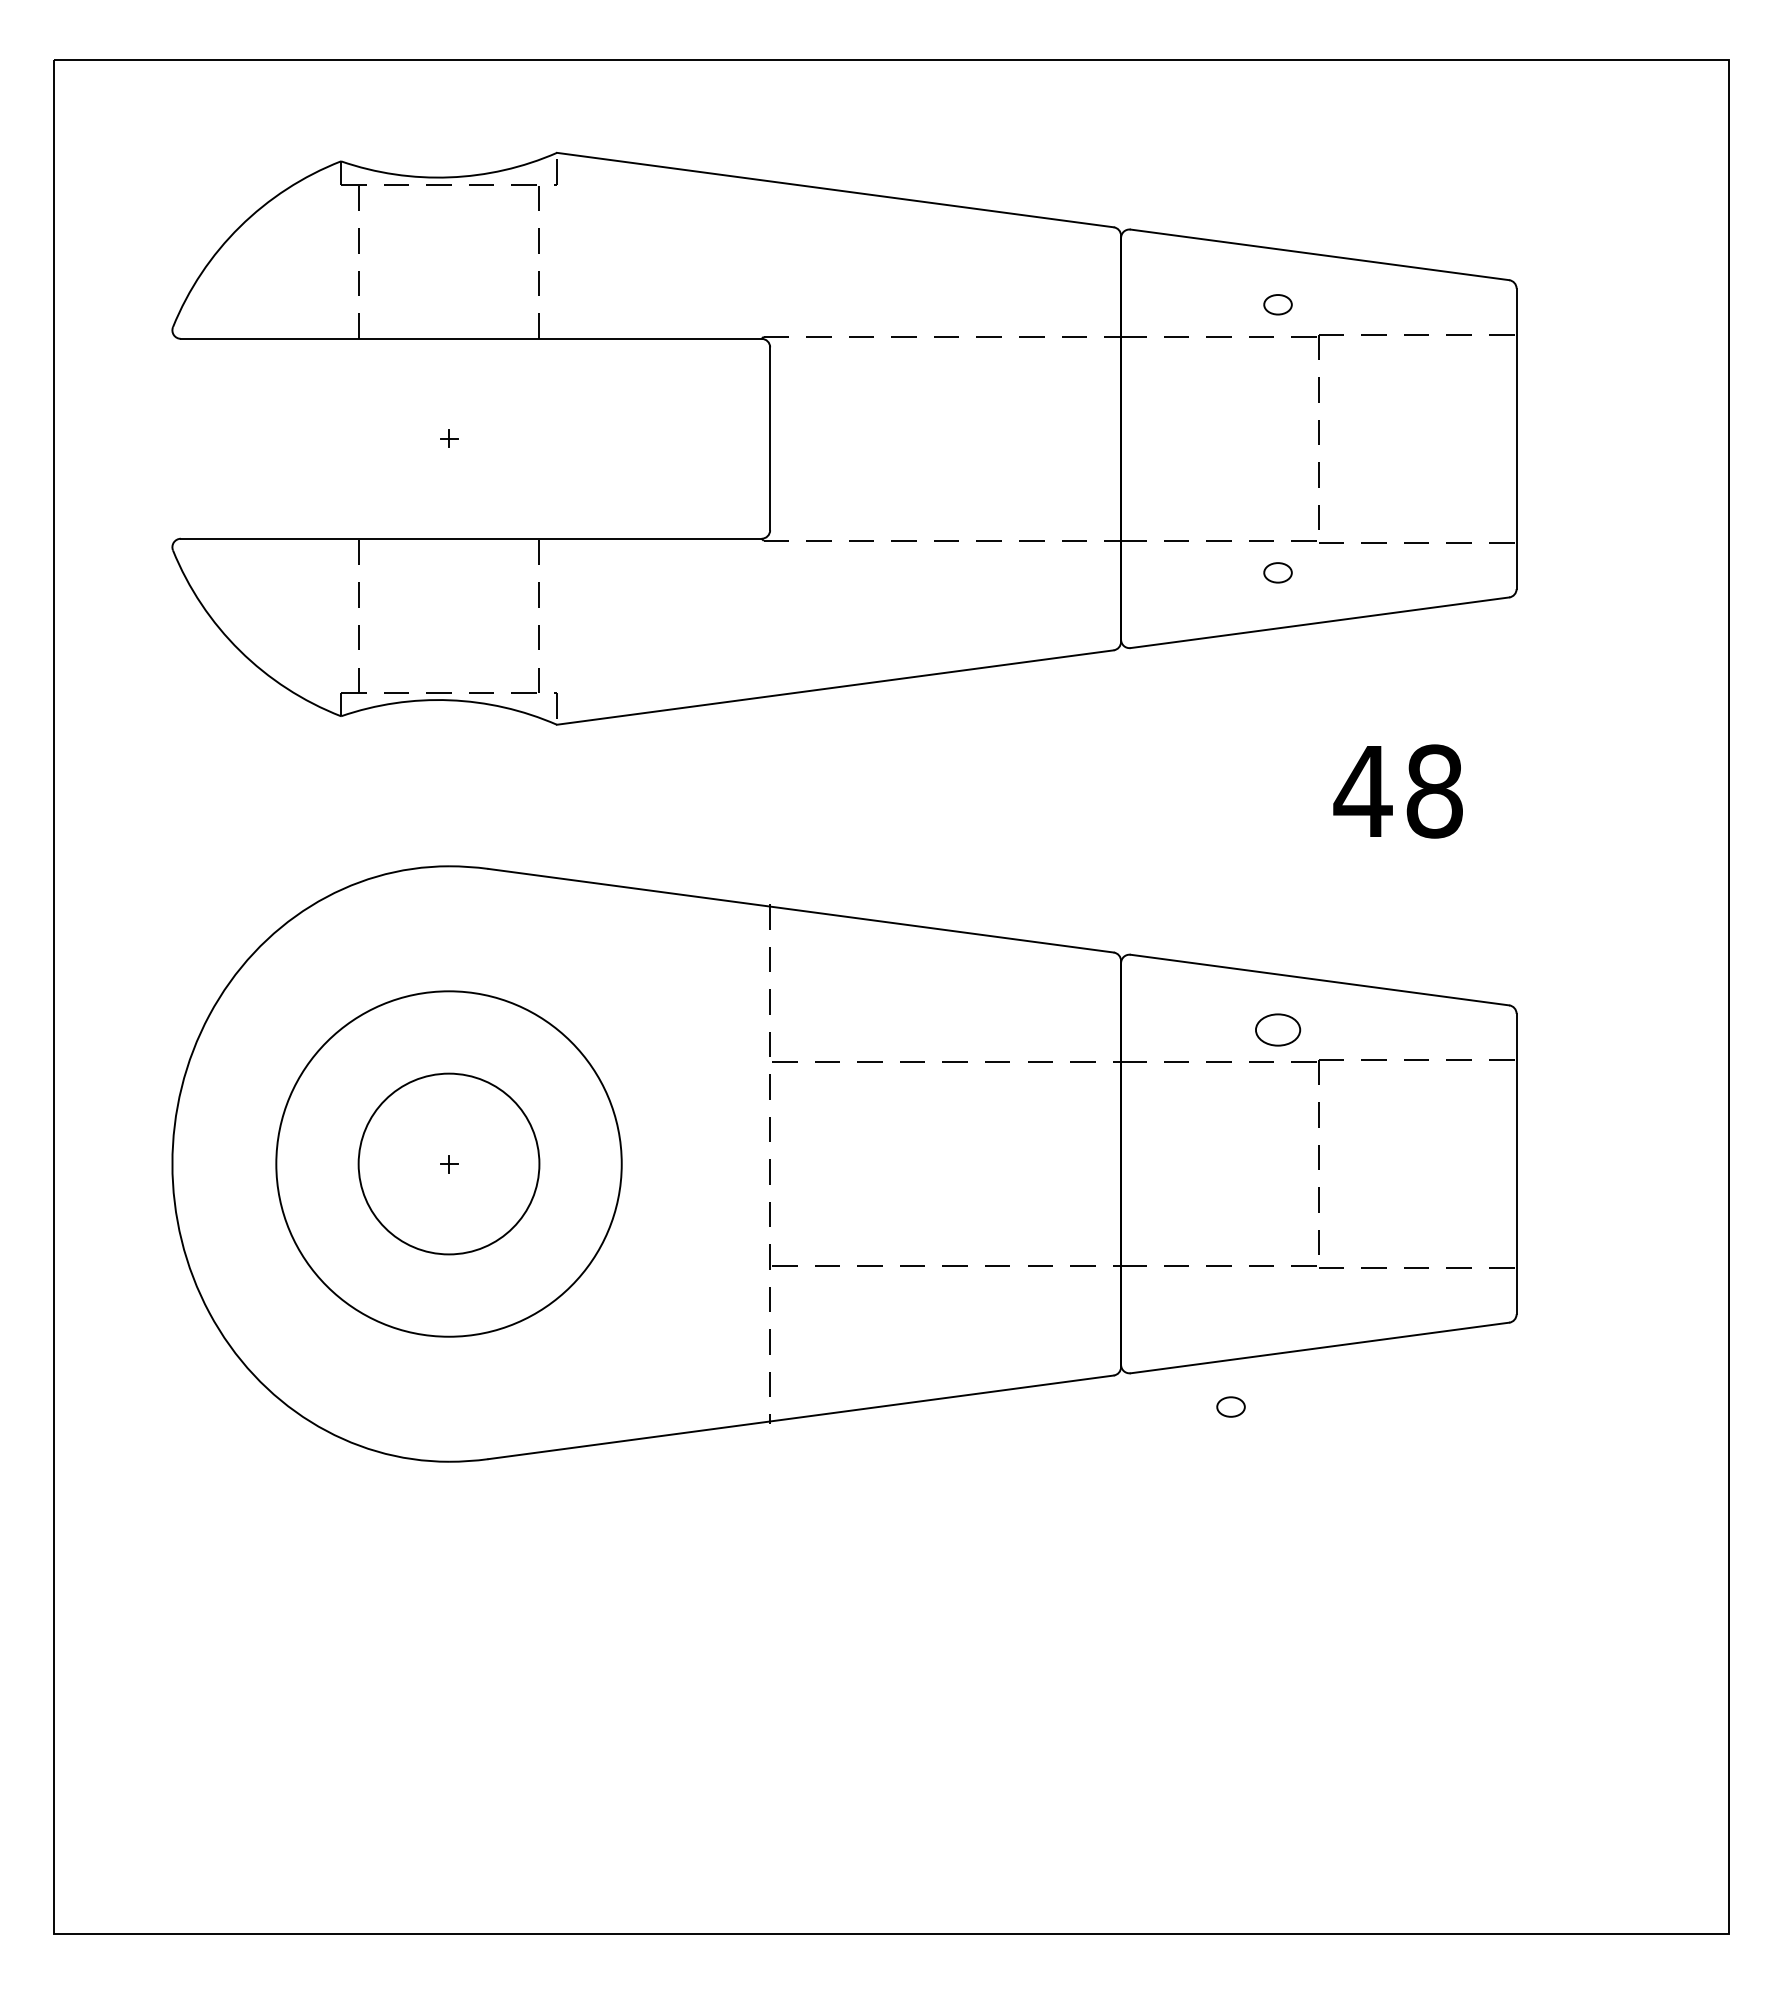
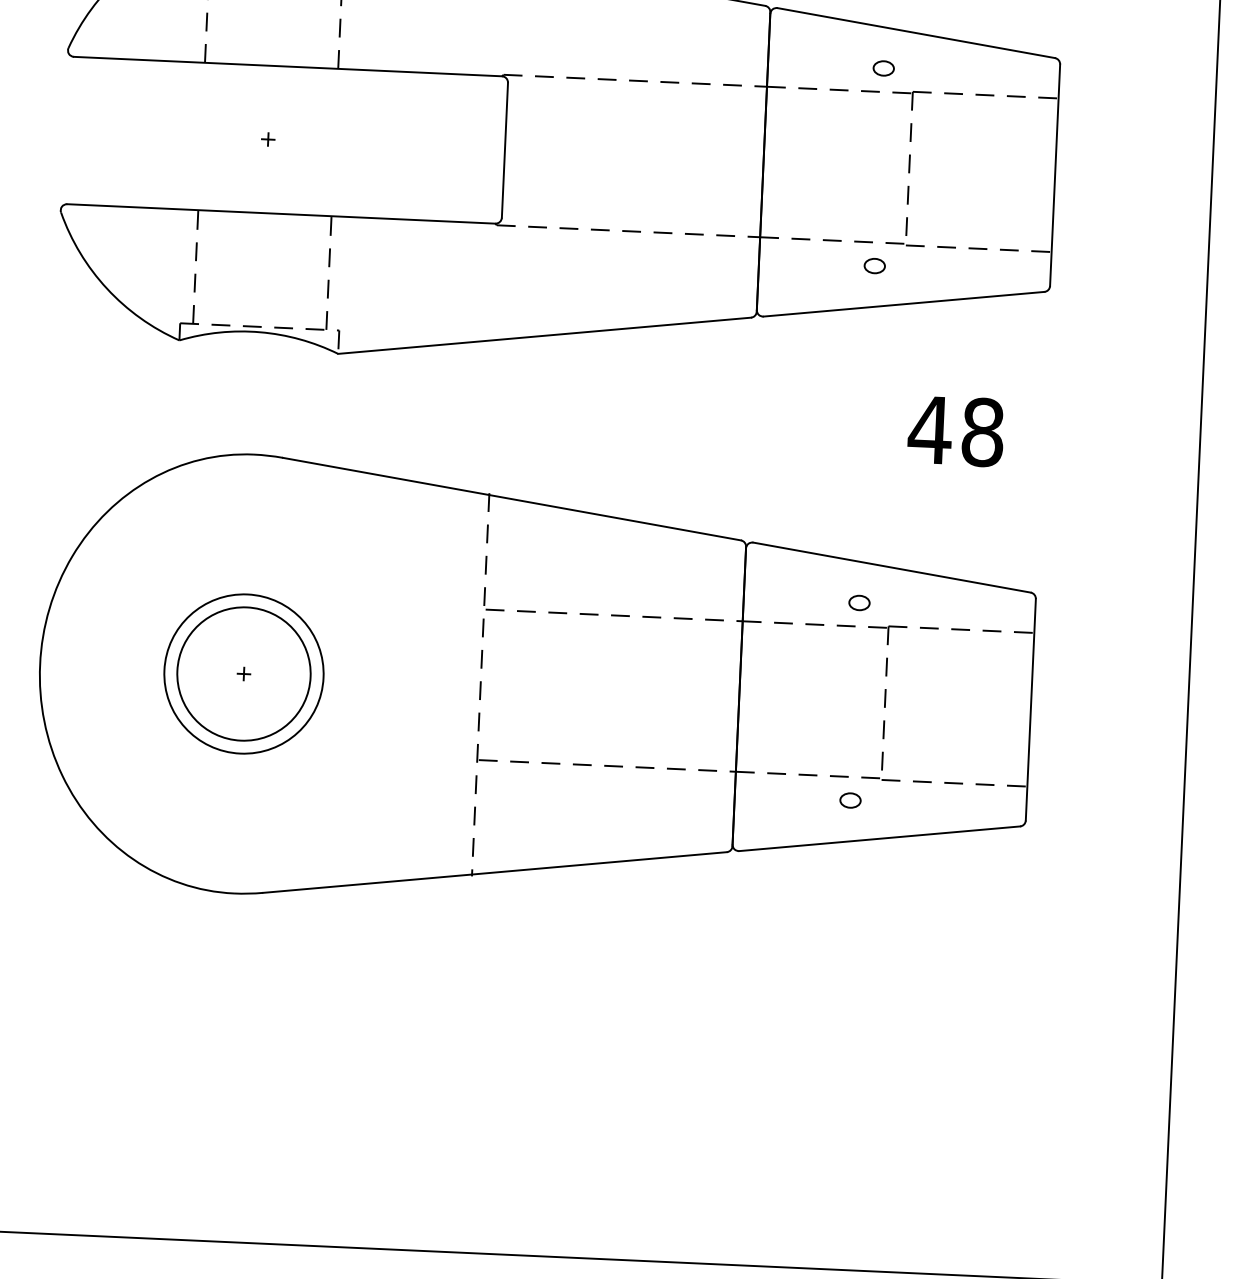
part: (1277, 1029) -> (859, 602), size x0.62
circle: (448, 1163) -> (243, 673), size x0.62
part: (1230, 1406) -> (850, 800), moved

